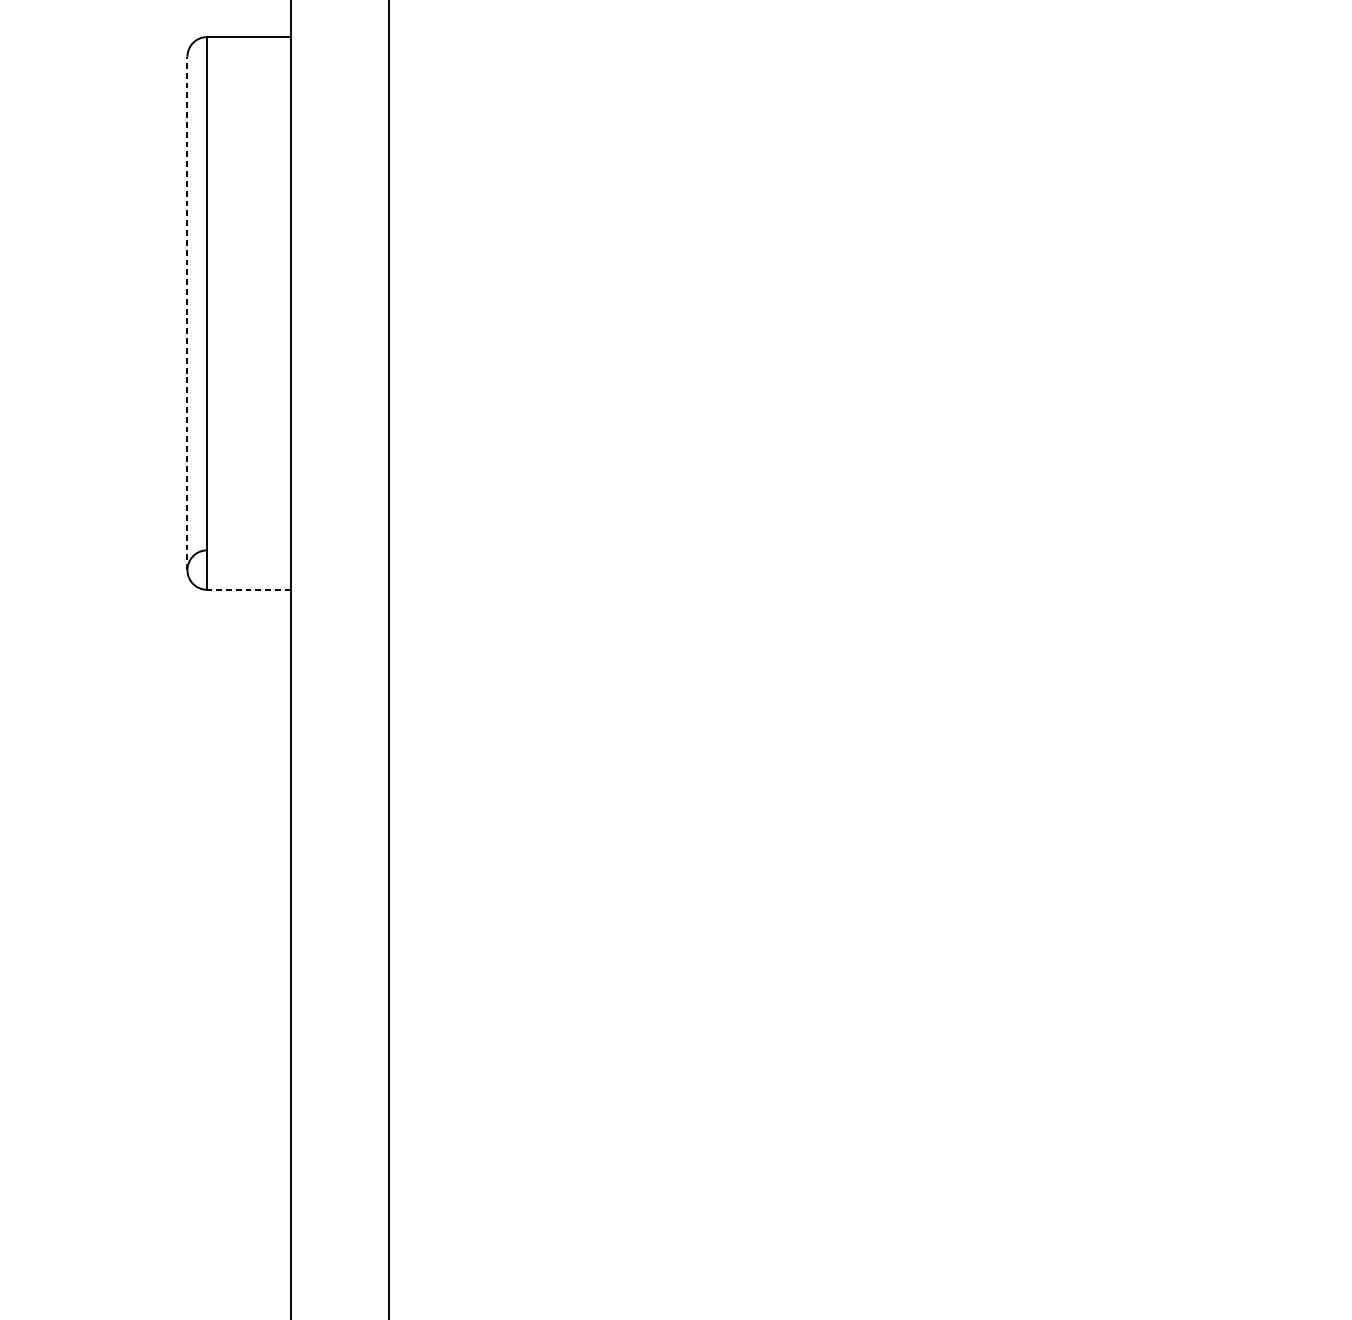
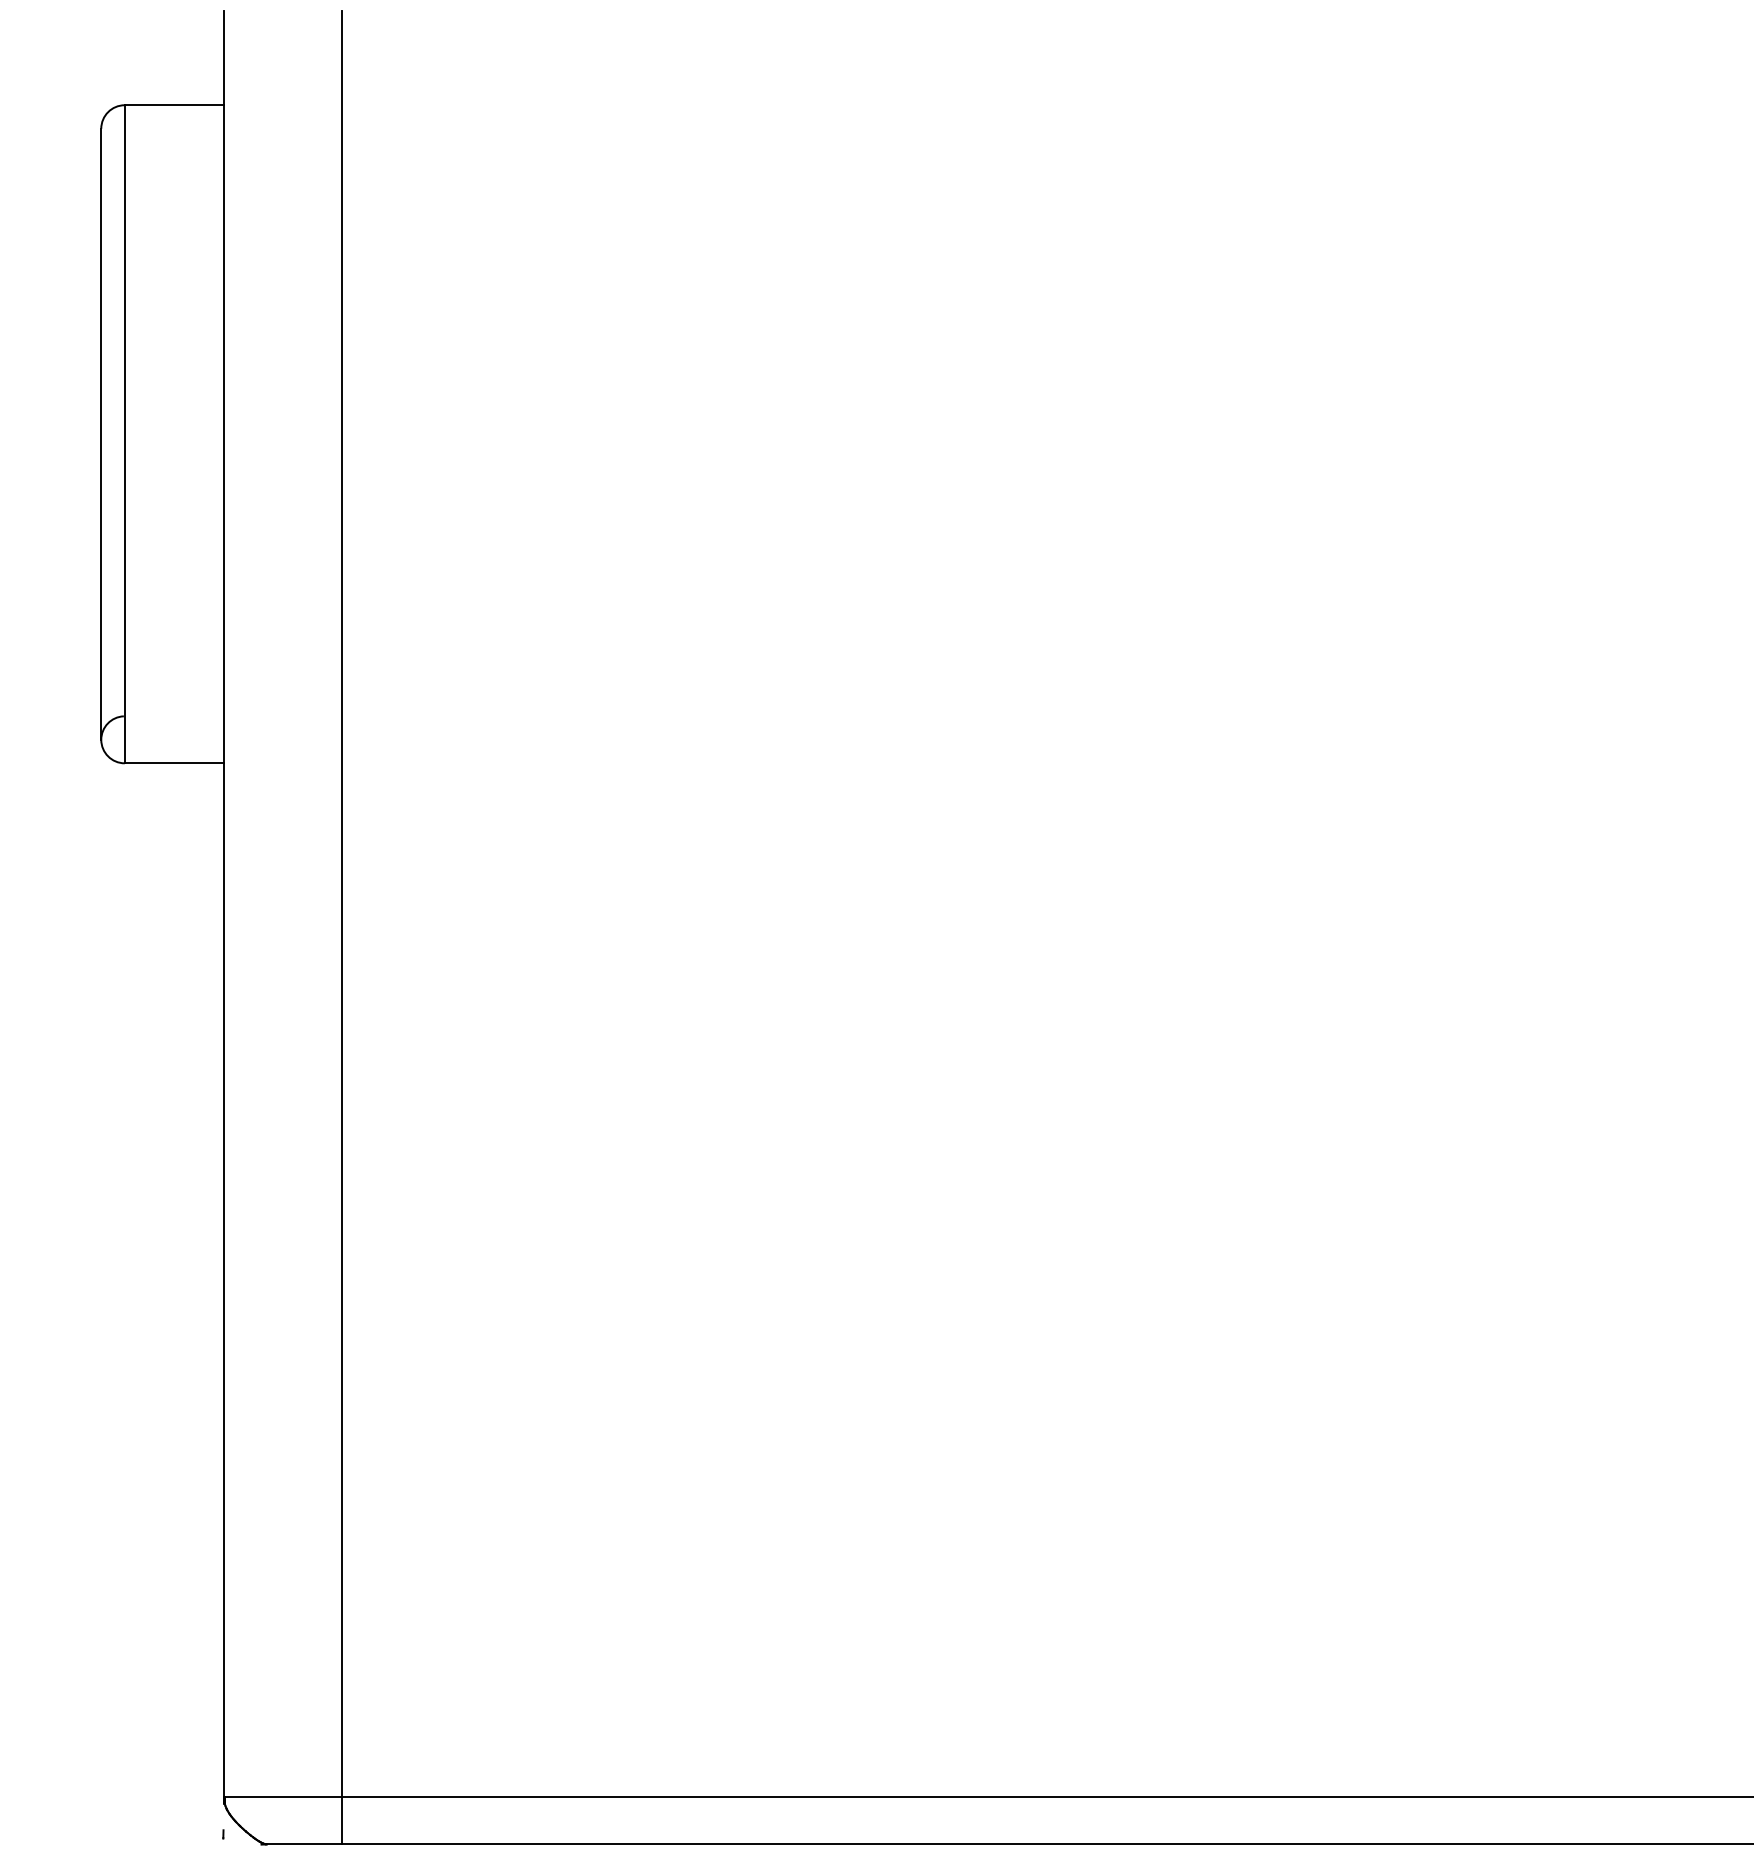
line: (187, 313) -> (101, 434), dashed -> solid
line: (248, 589) -> (174, 763), dashed -> solid

